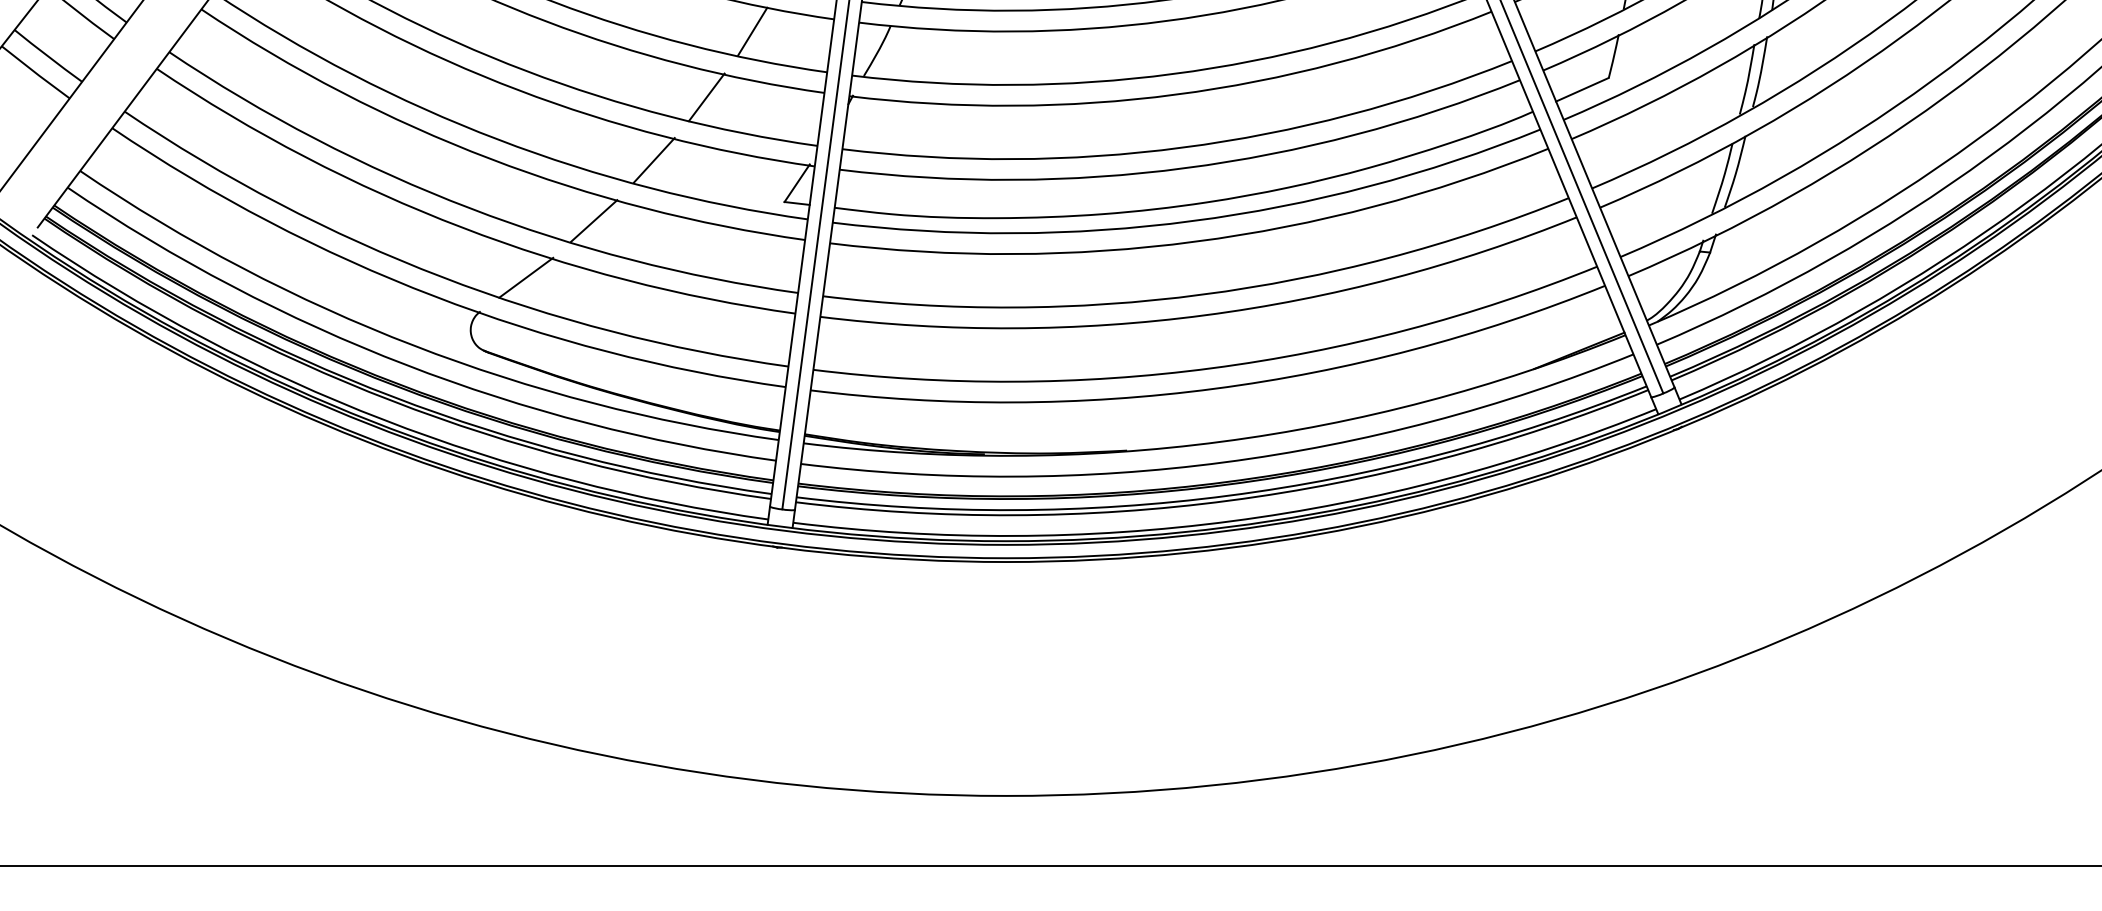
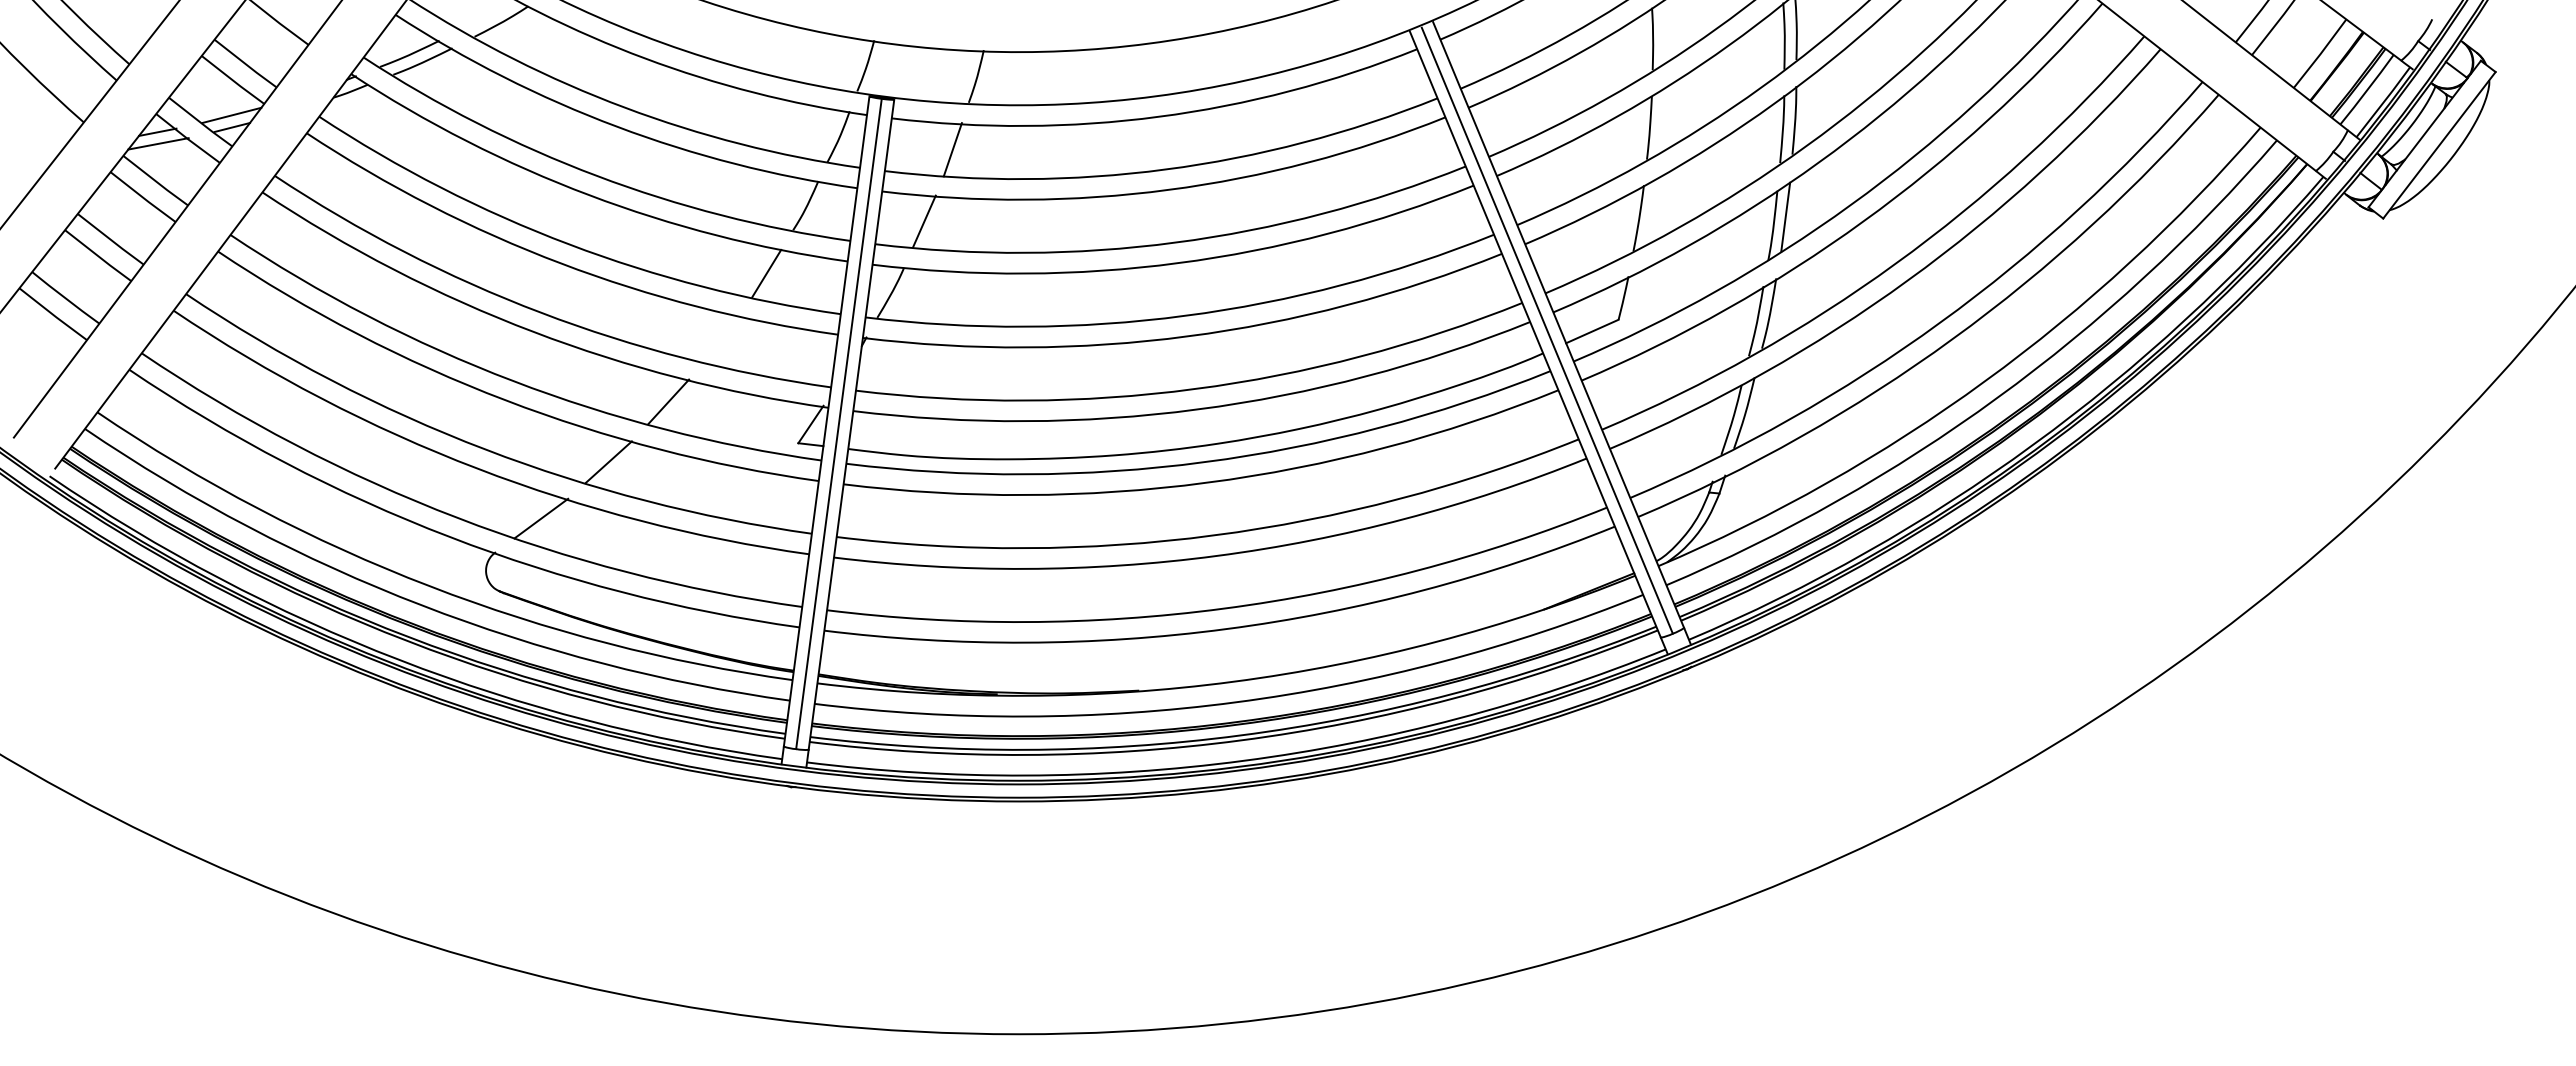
line: (706, 96) -> (720, 338), removed

